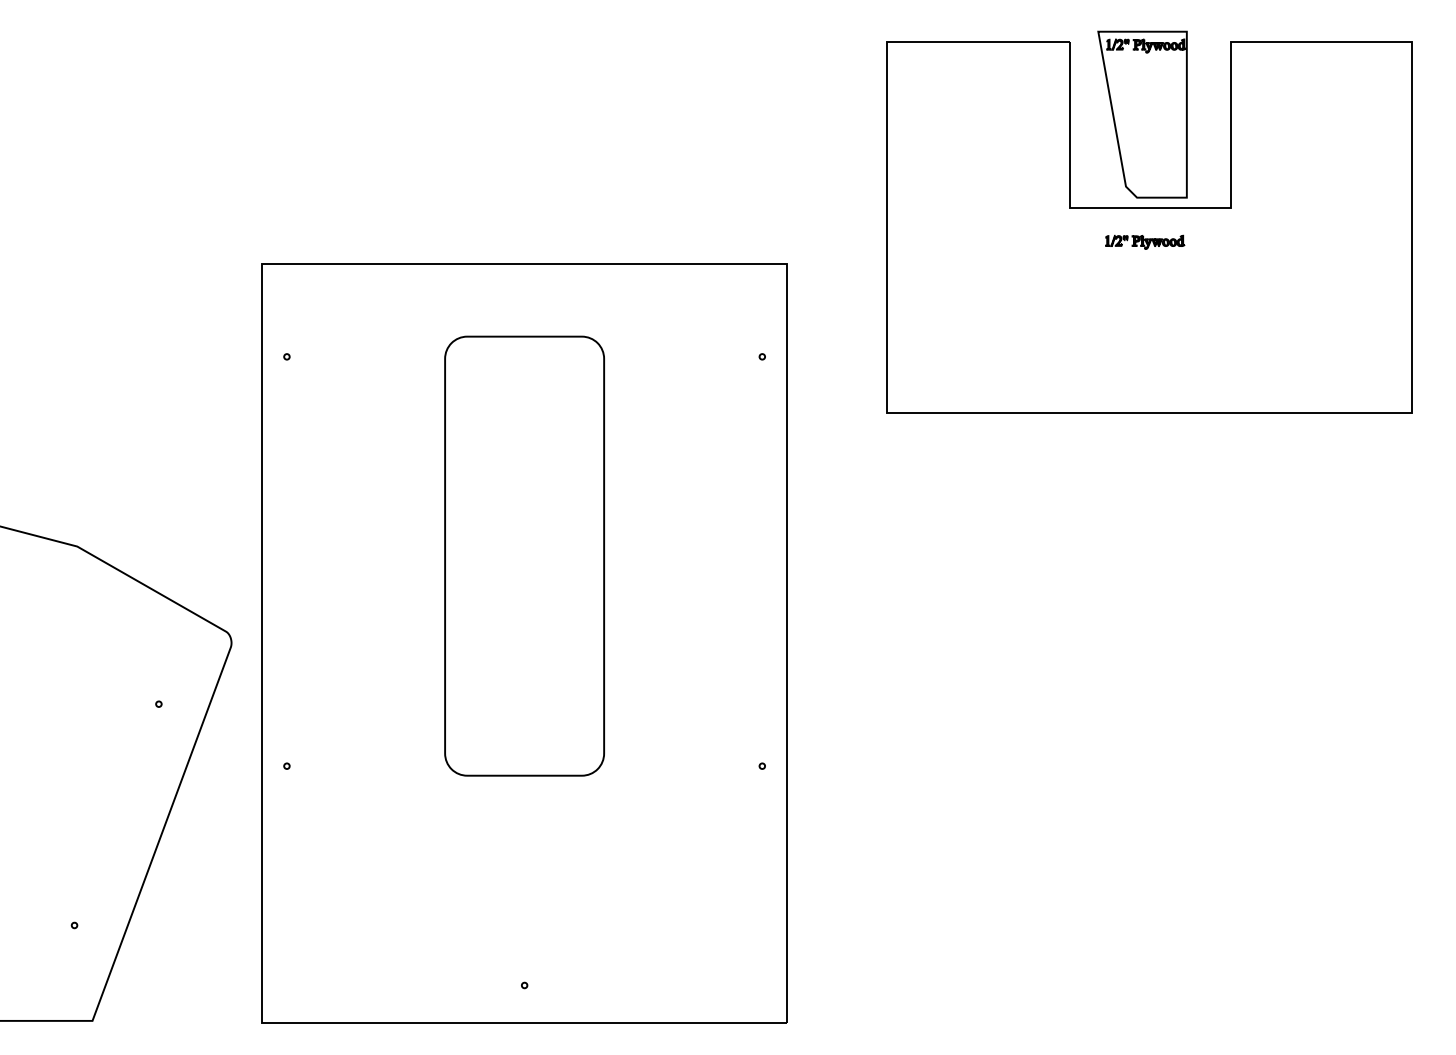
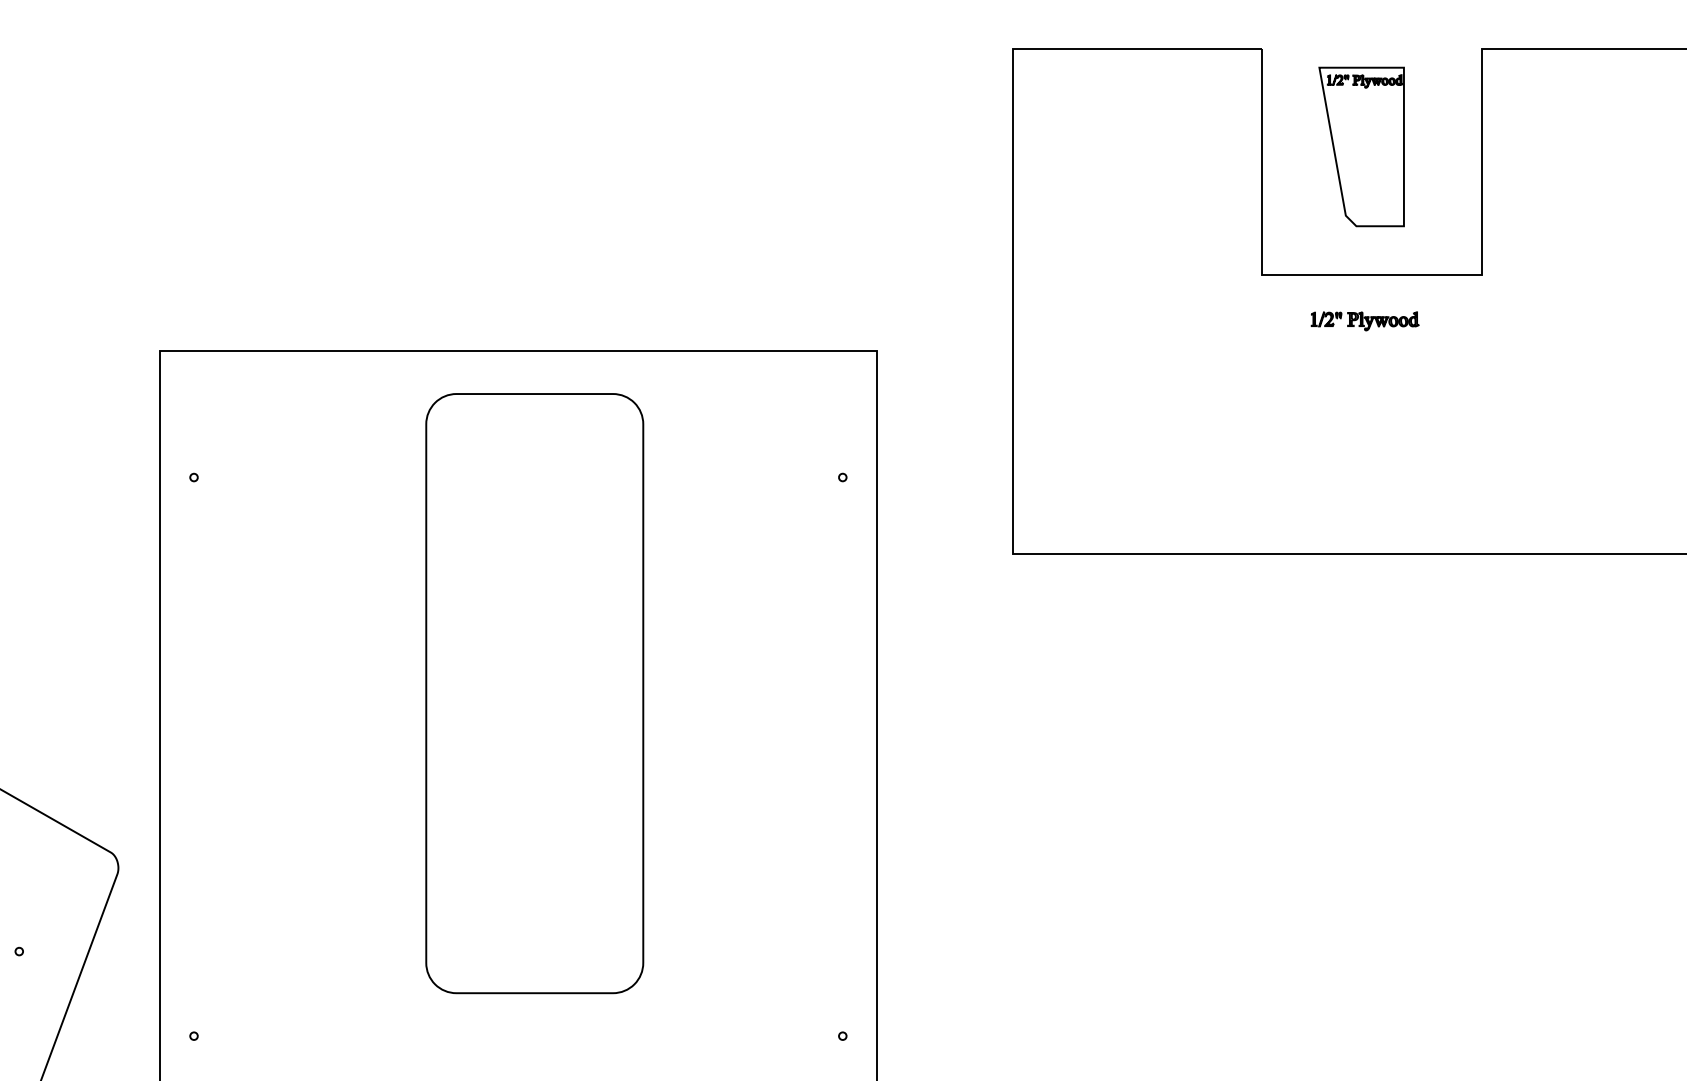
part: (1142, 114) -> (1361, 146), size x0.7
part: (524, 555) -> (534, 692), moved

